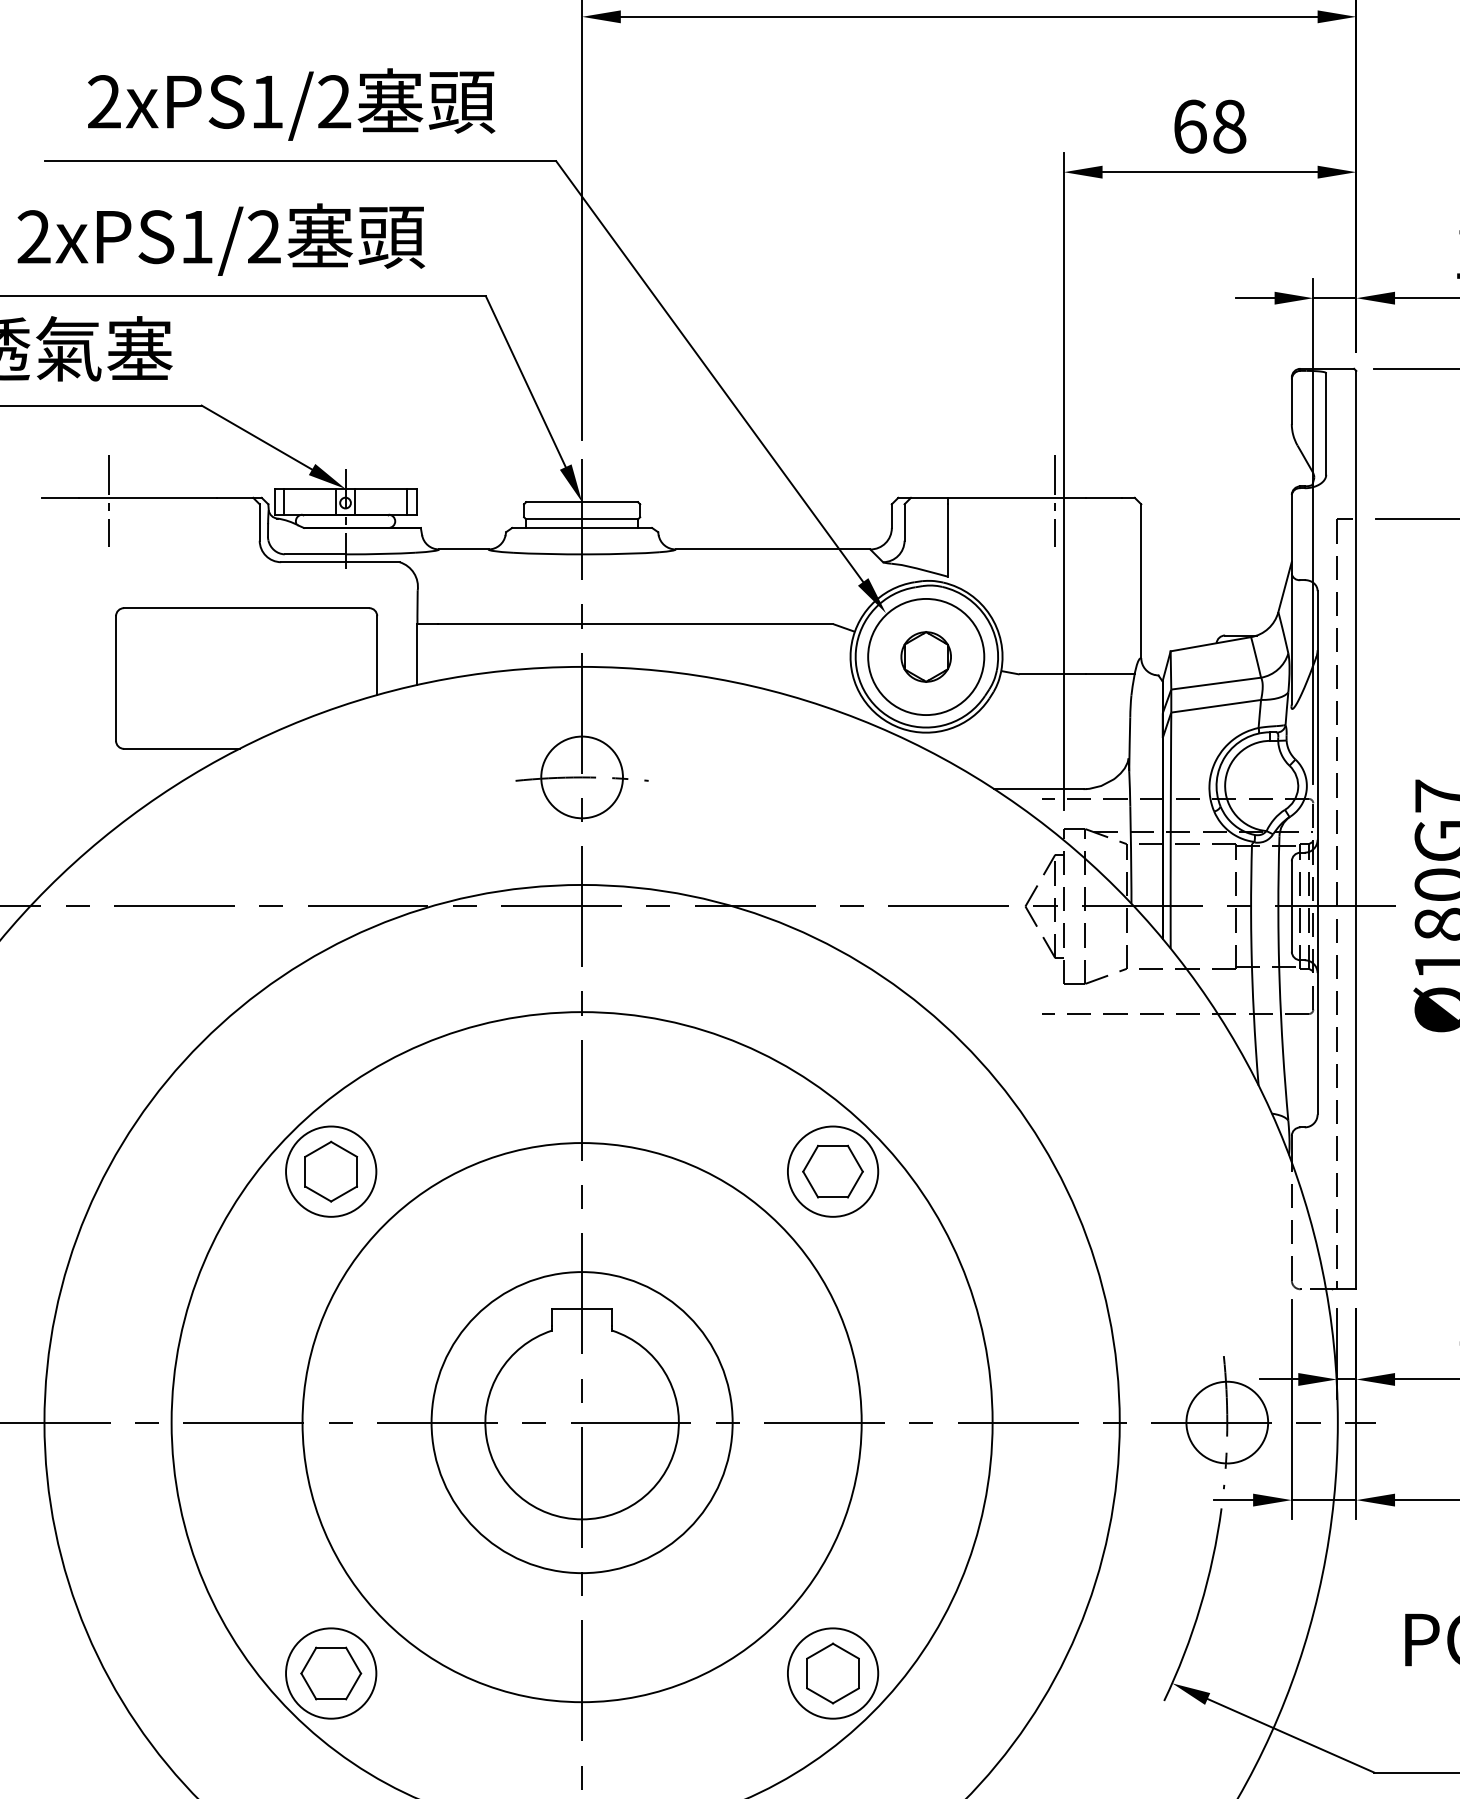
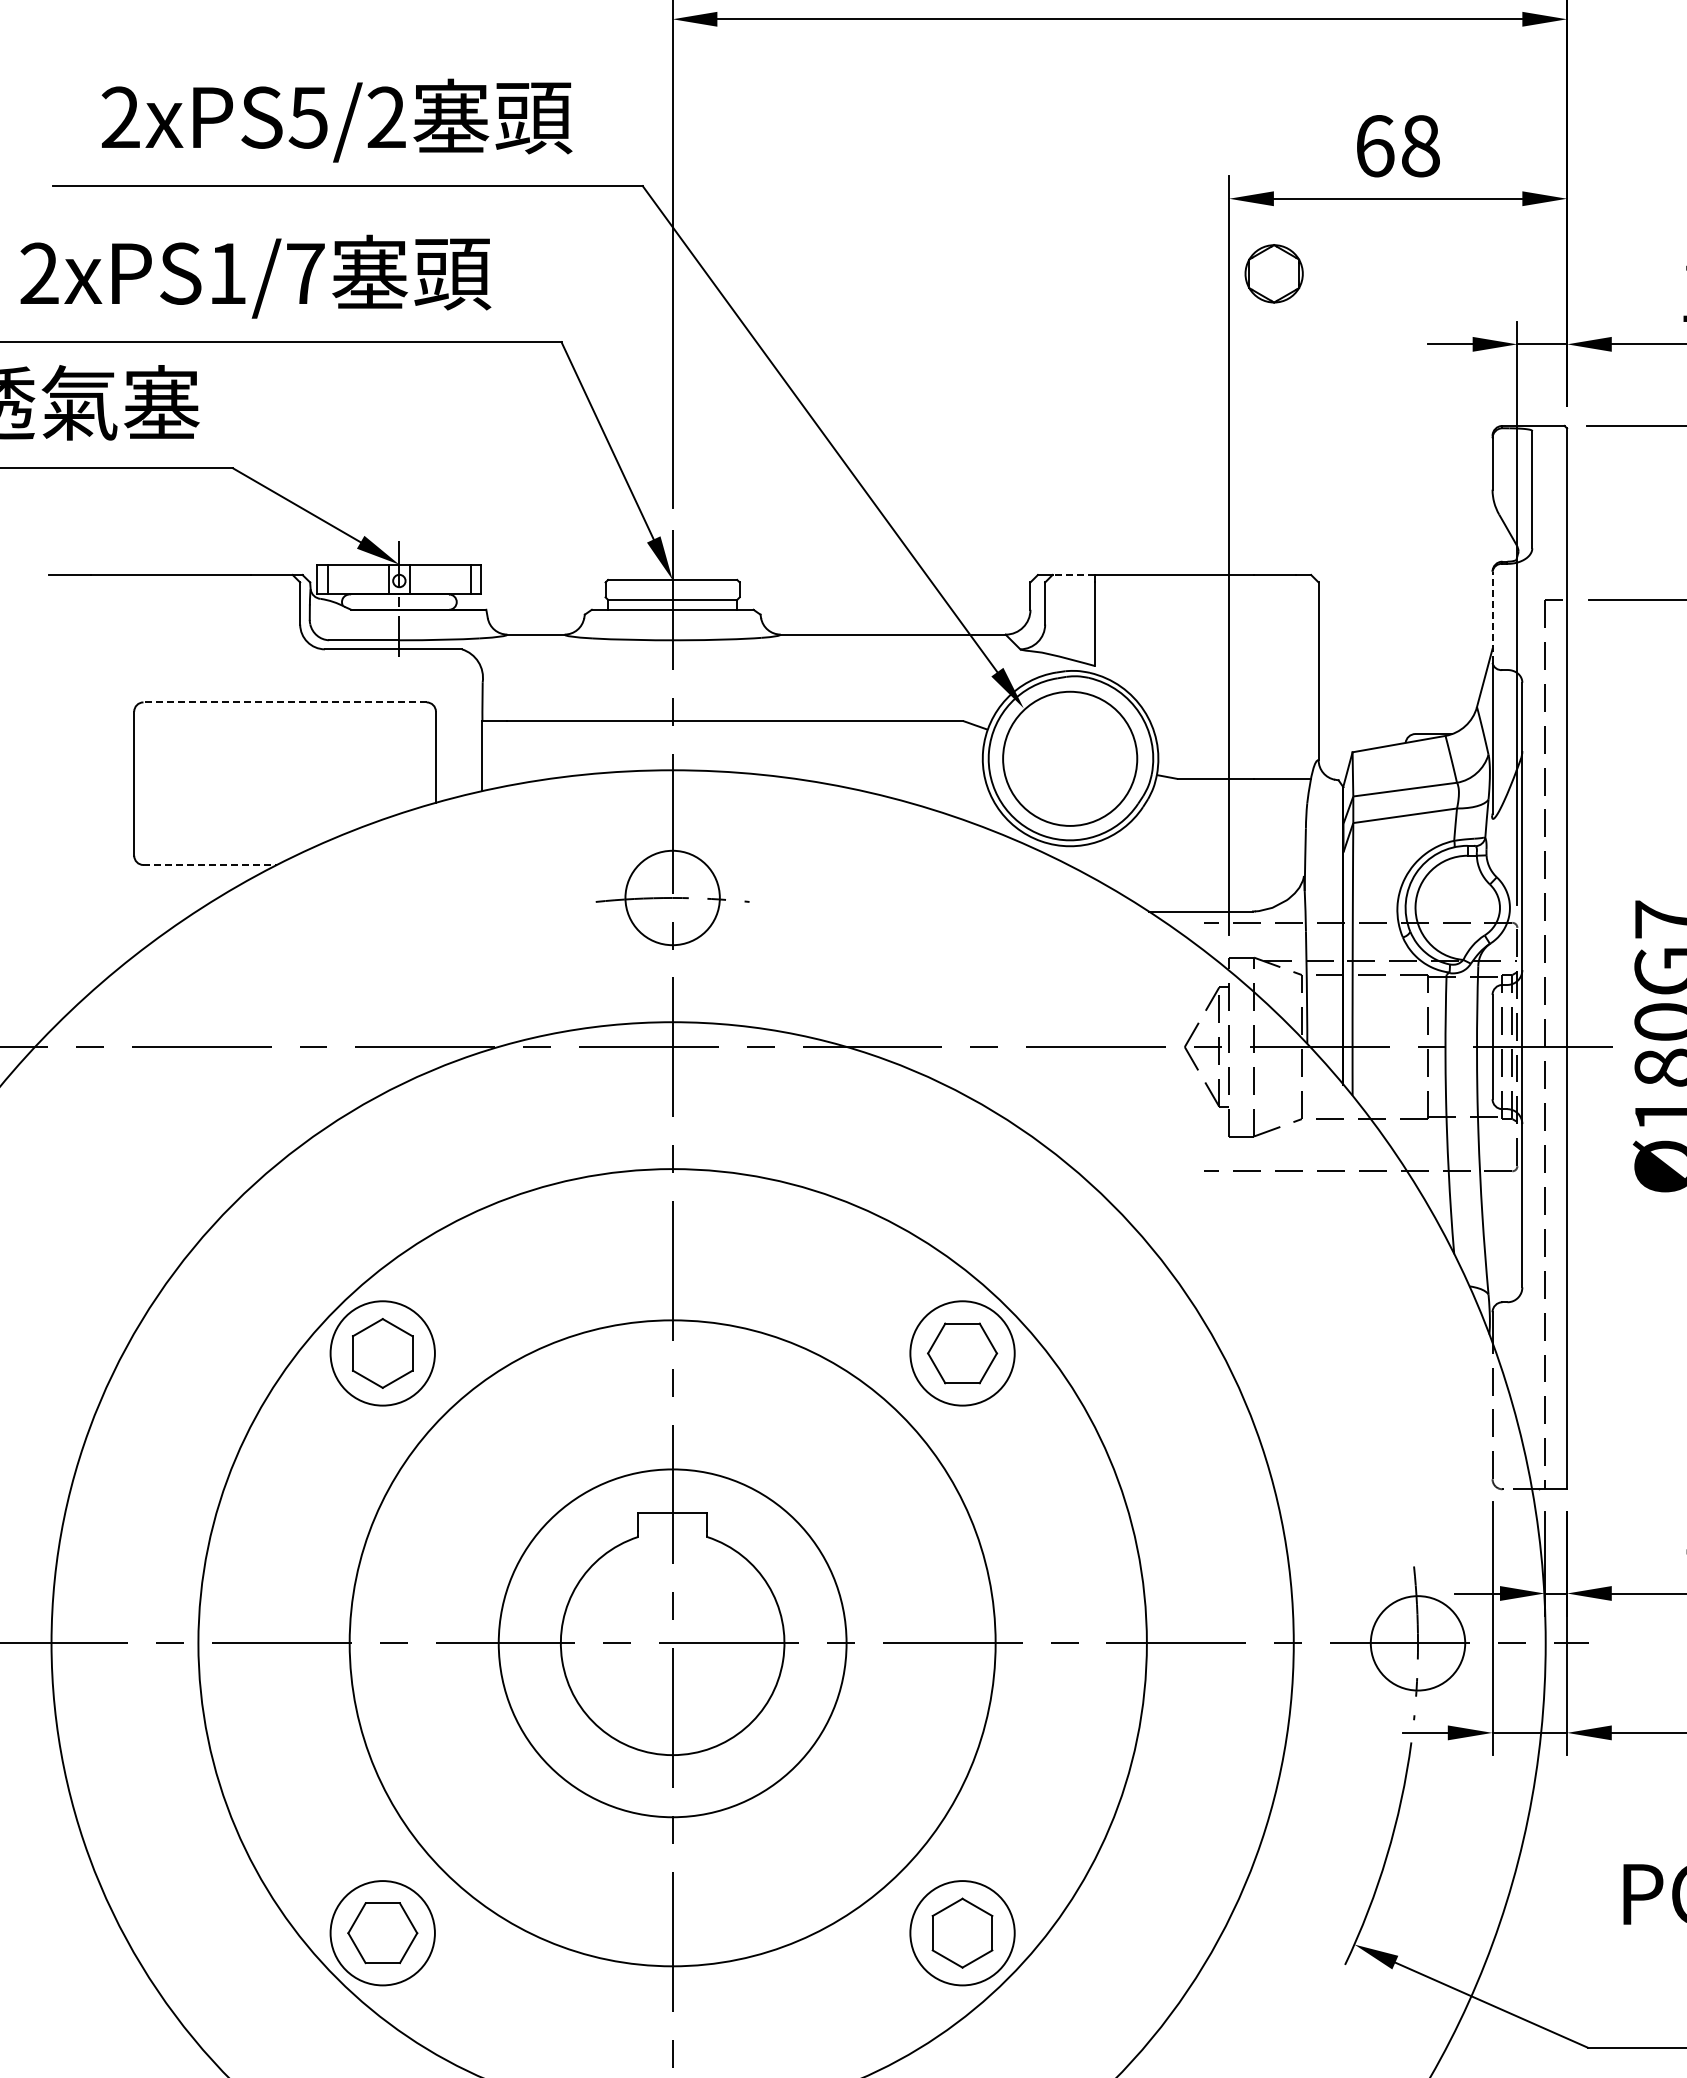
text: (266, 101) -> (307, 117), 2xPS1/2 -> 2xPS5/2
text: (264, 236) -> (305, 272), 2xPS1/2 -> 2xPS1/7
line: (929, 498) -> (1073, 575), solid -> dashed
line: (109, 500) -> (126, 578), removed
line: (1055, 500) -> (1219, 578), removed
line: (1291, 534) -> (1492, 617), solid -> dashed
line: (246, 608) -> (285, 702), solid -> dashed
part: (925, 656) -> (1273, 273), moved
line: (182, 749) -> (210, 865), solid -> dashed

